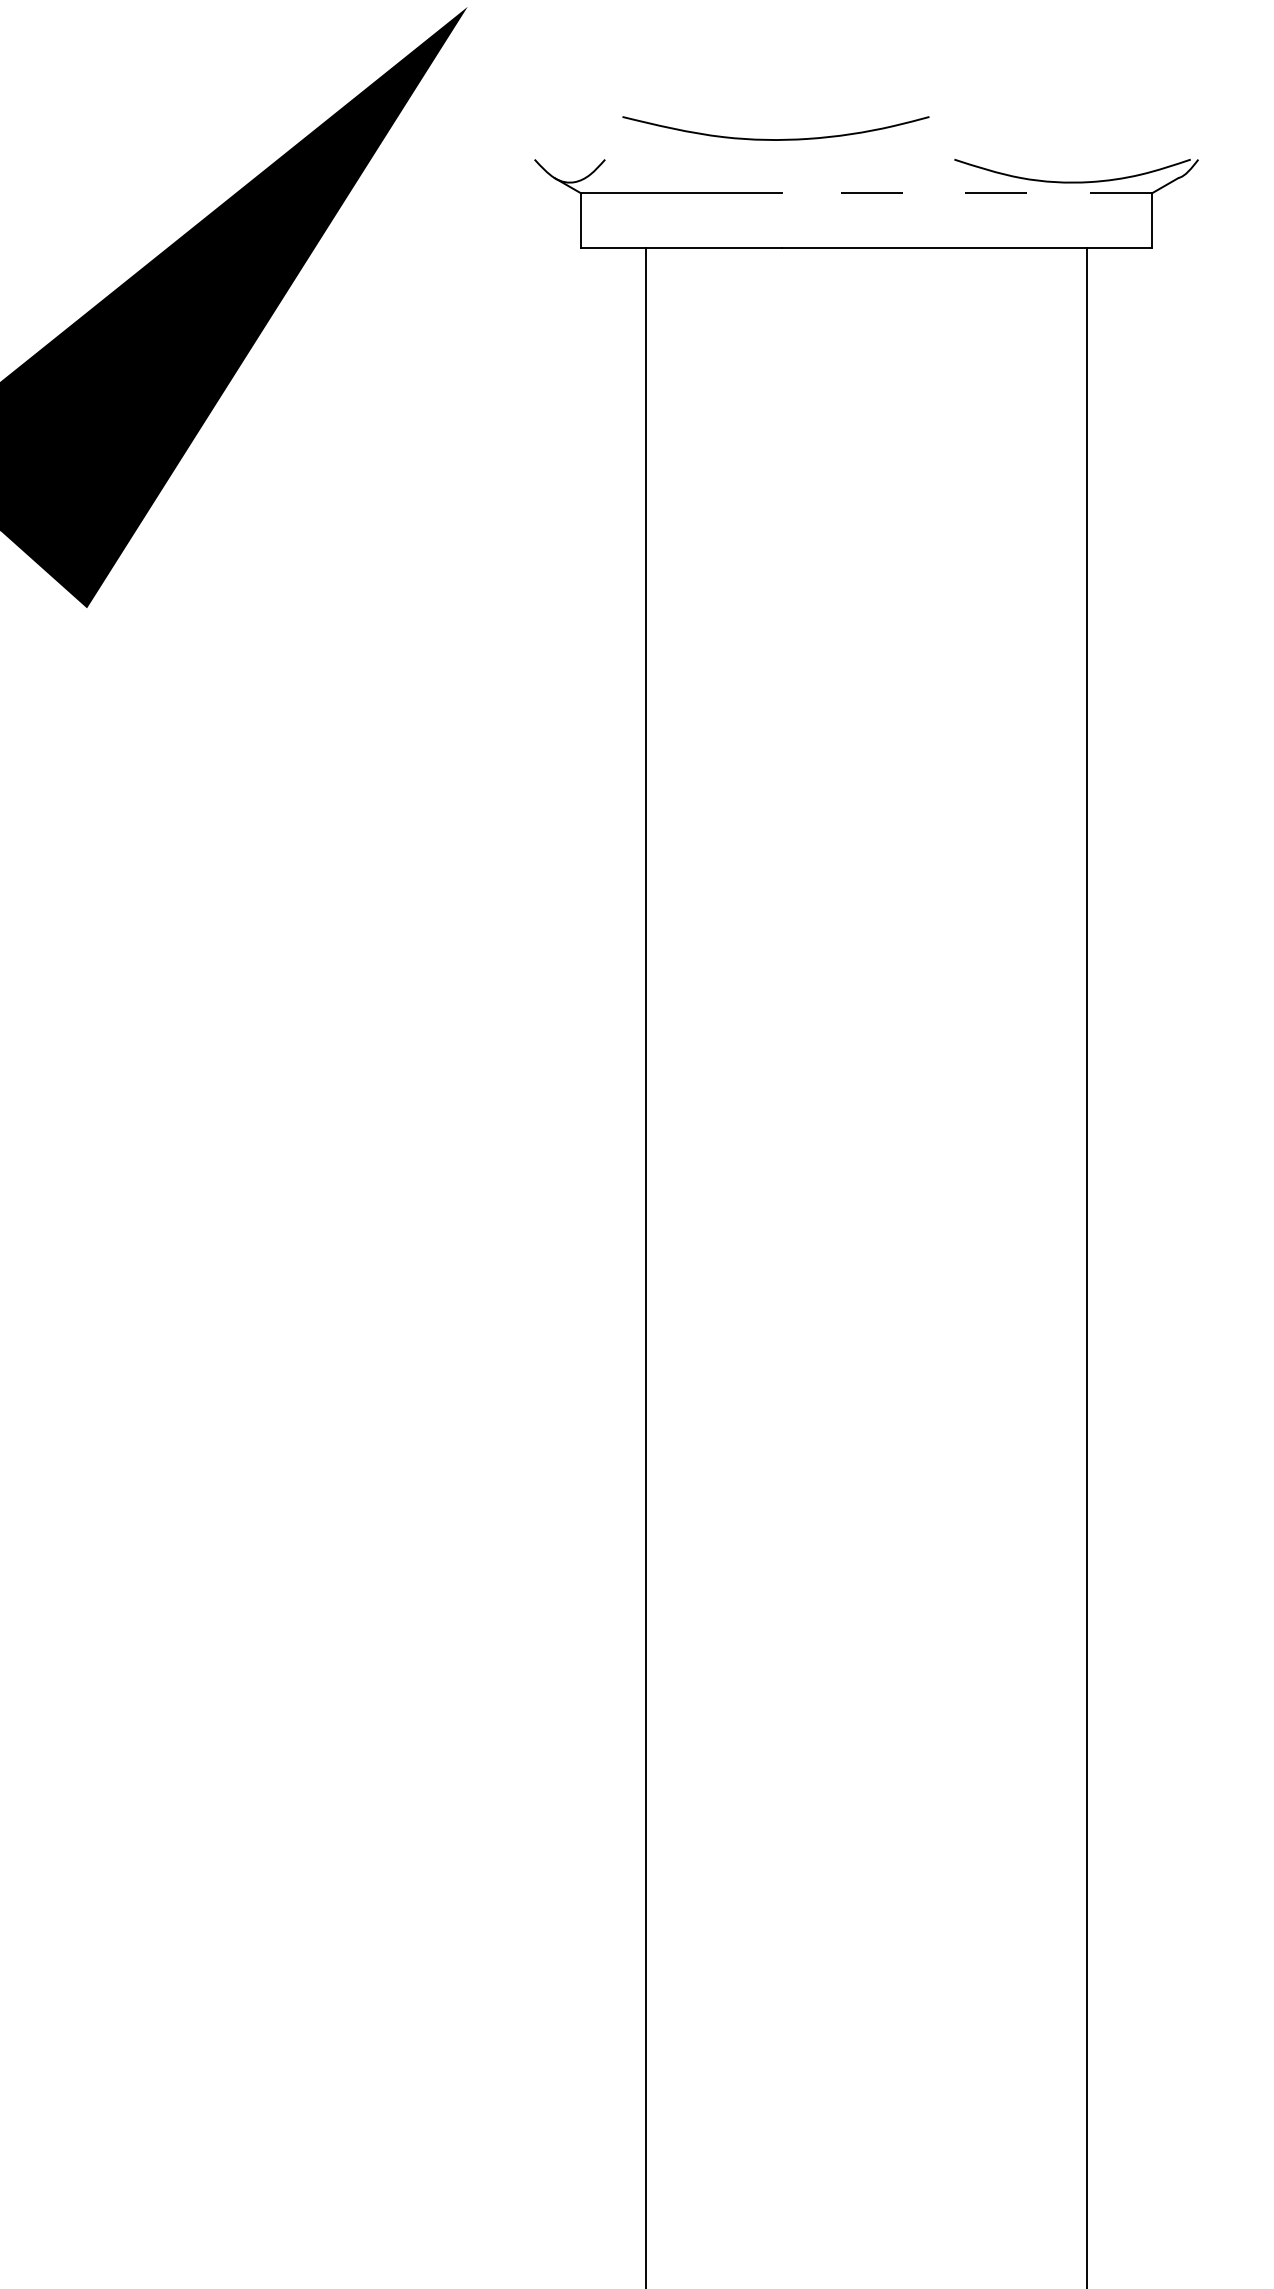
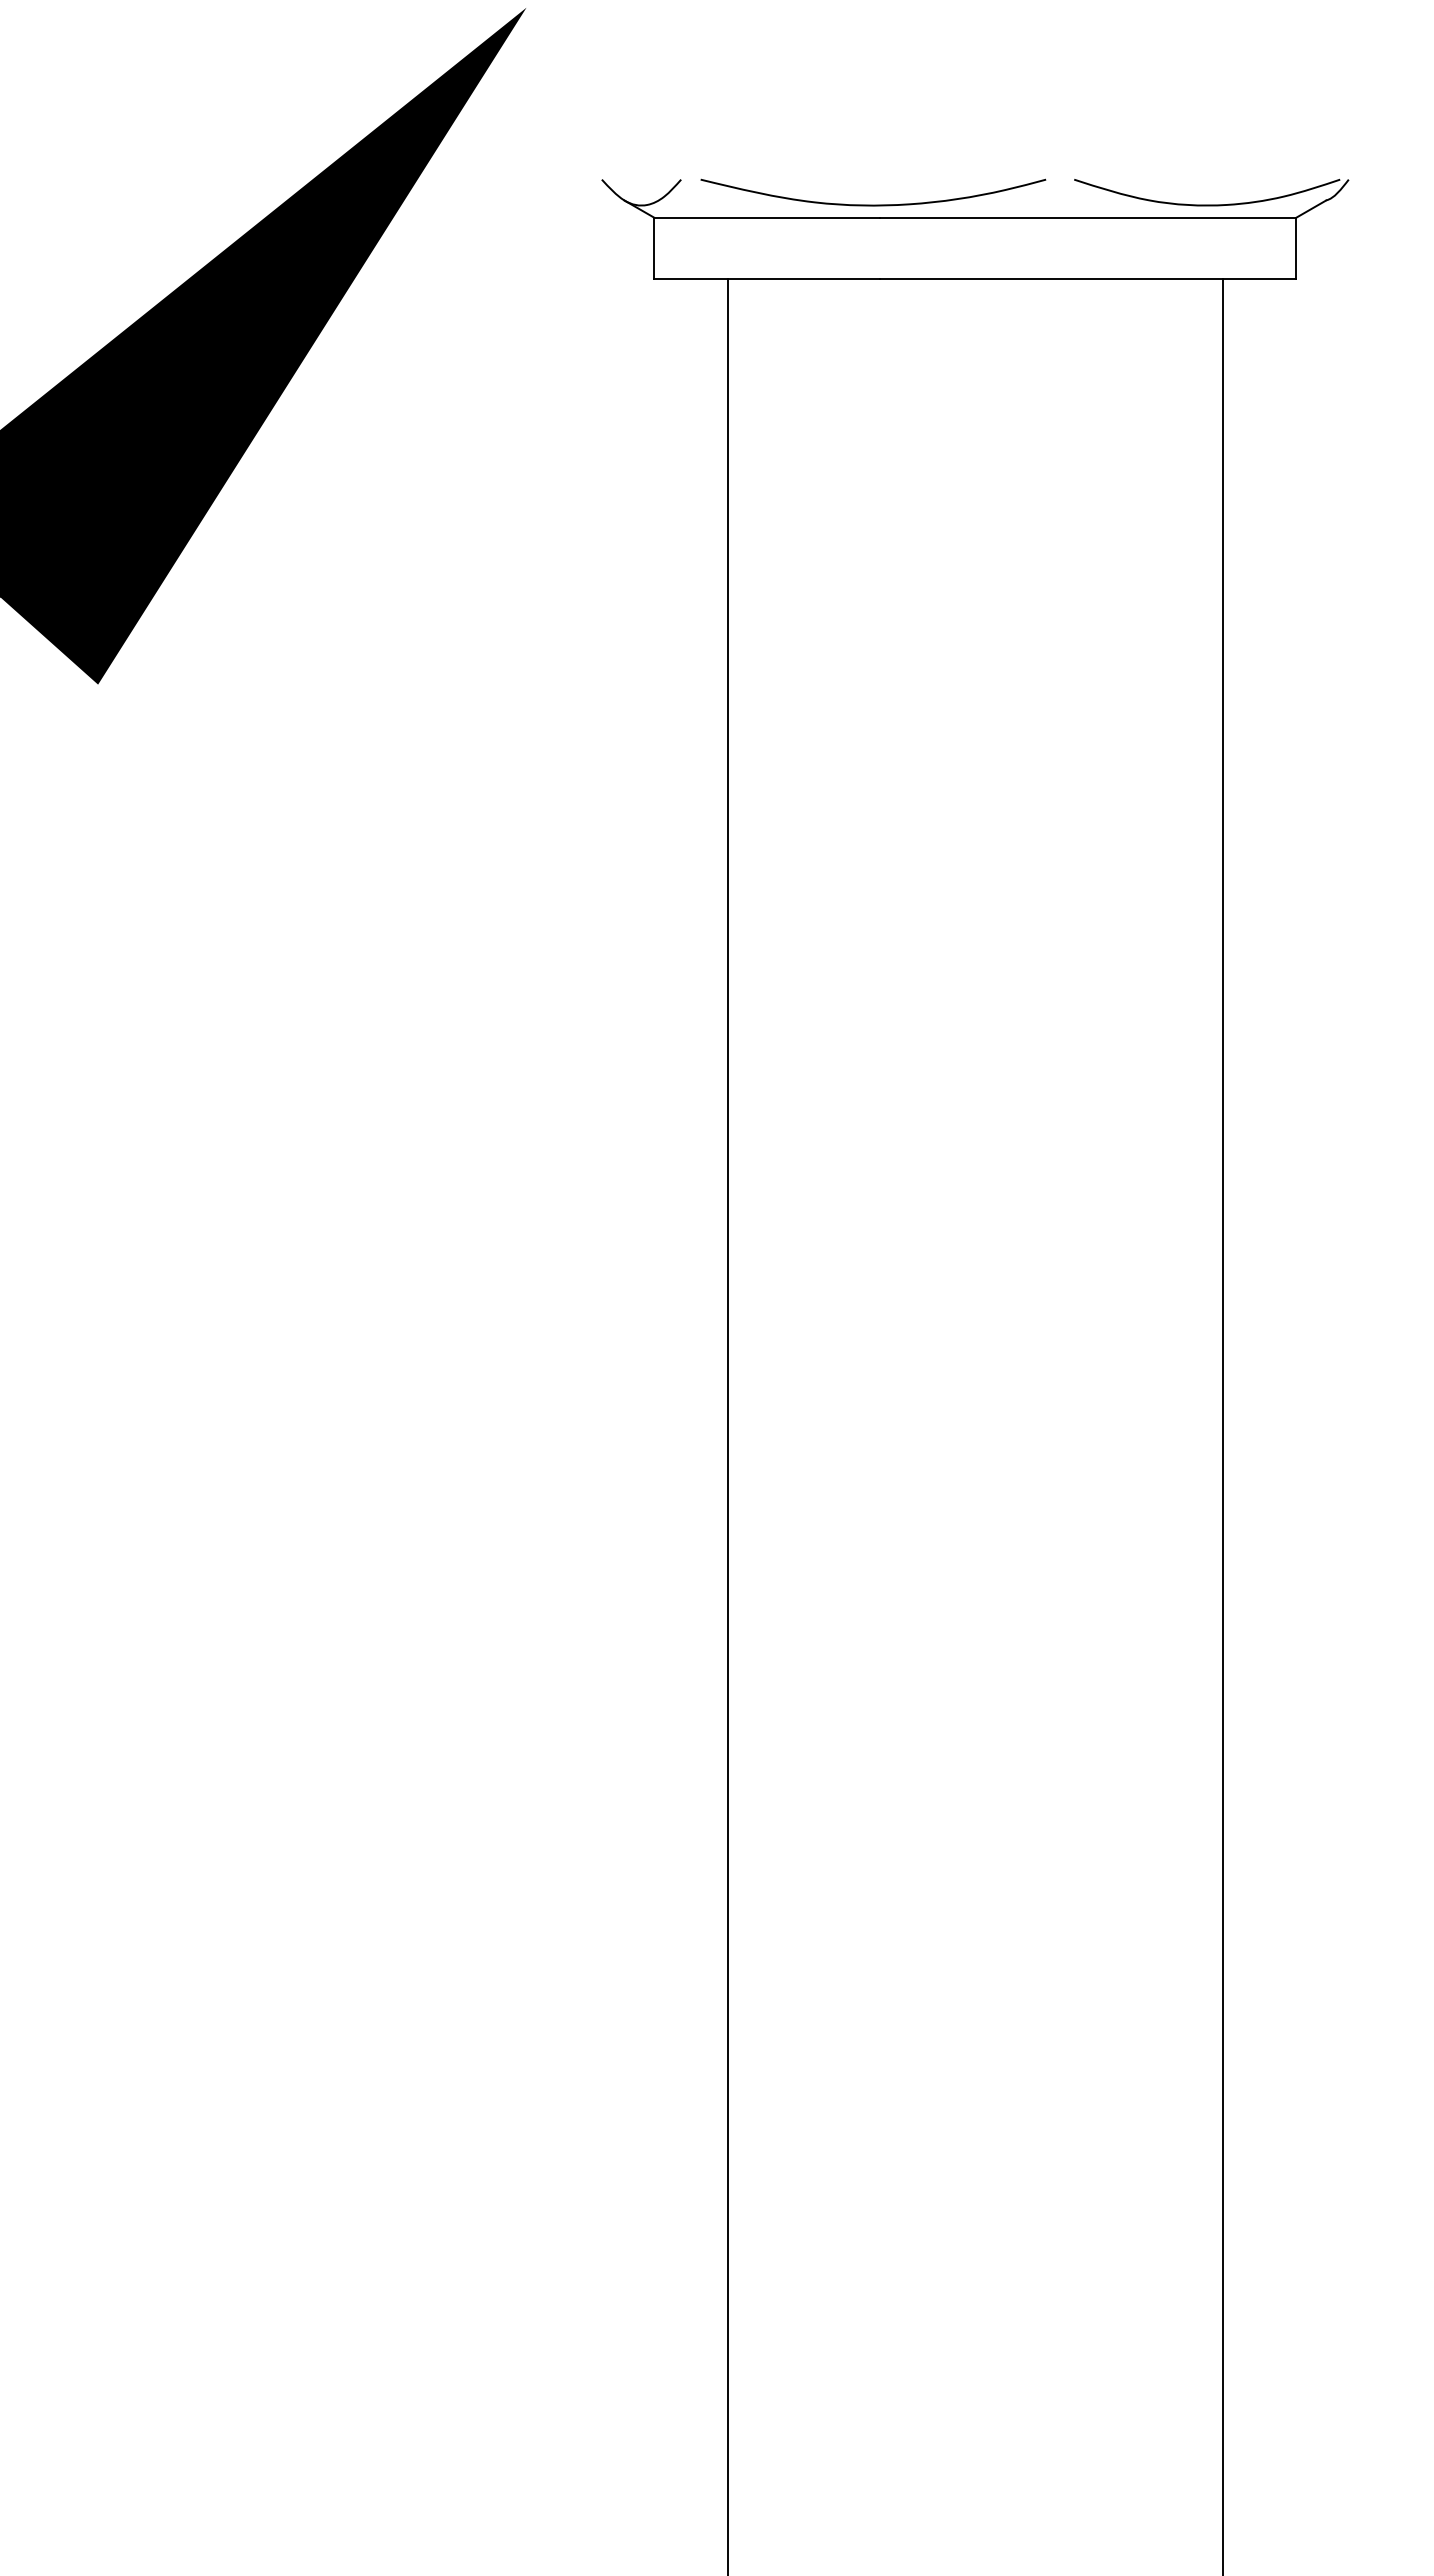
curve: (776, 139) -> (873, 204), moved
line: (966, 193) -> (1087, 217), dashed -> solid

